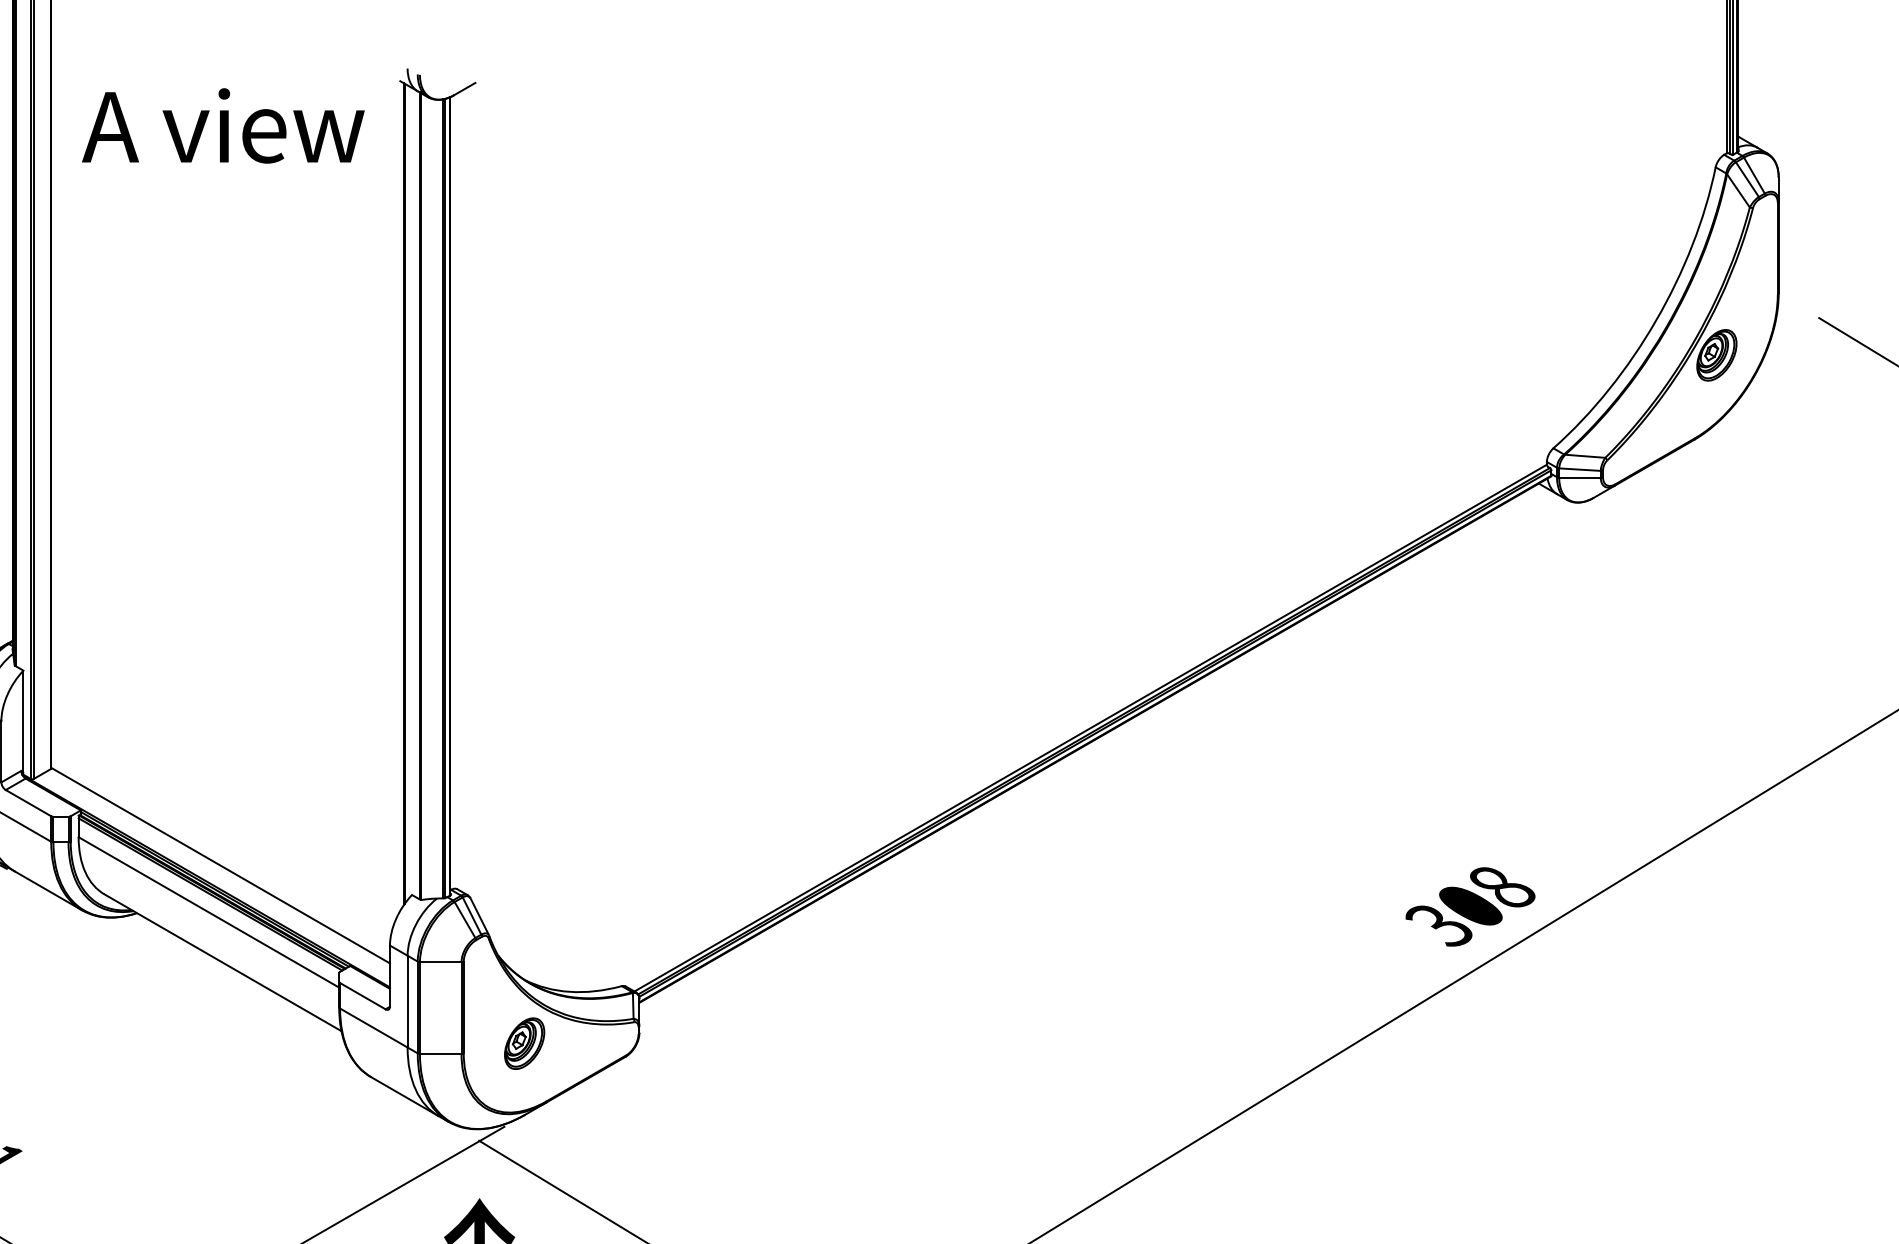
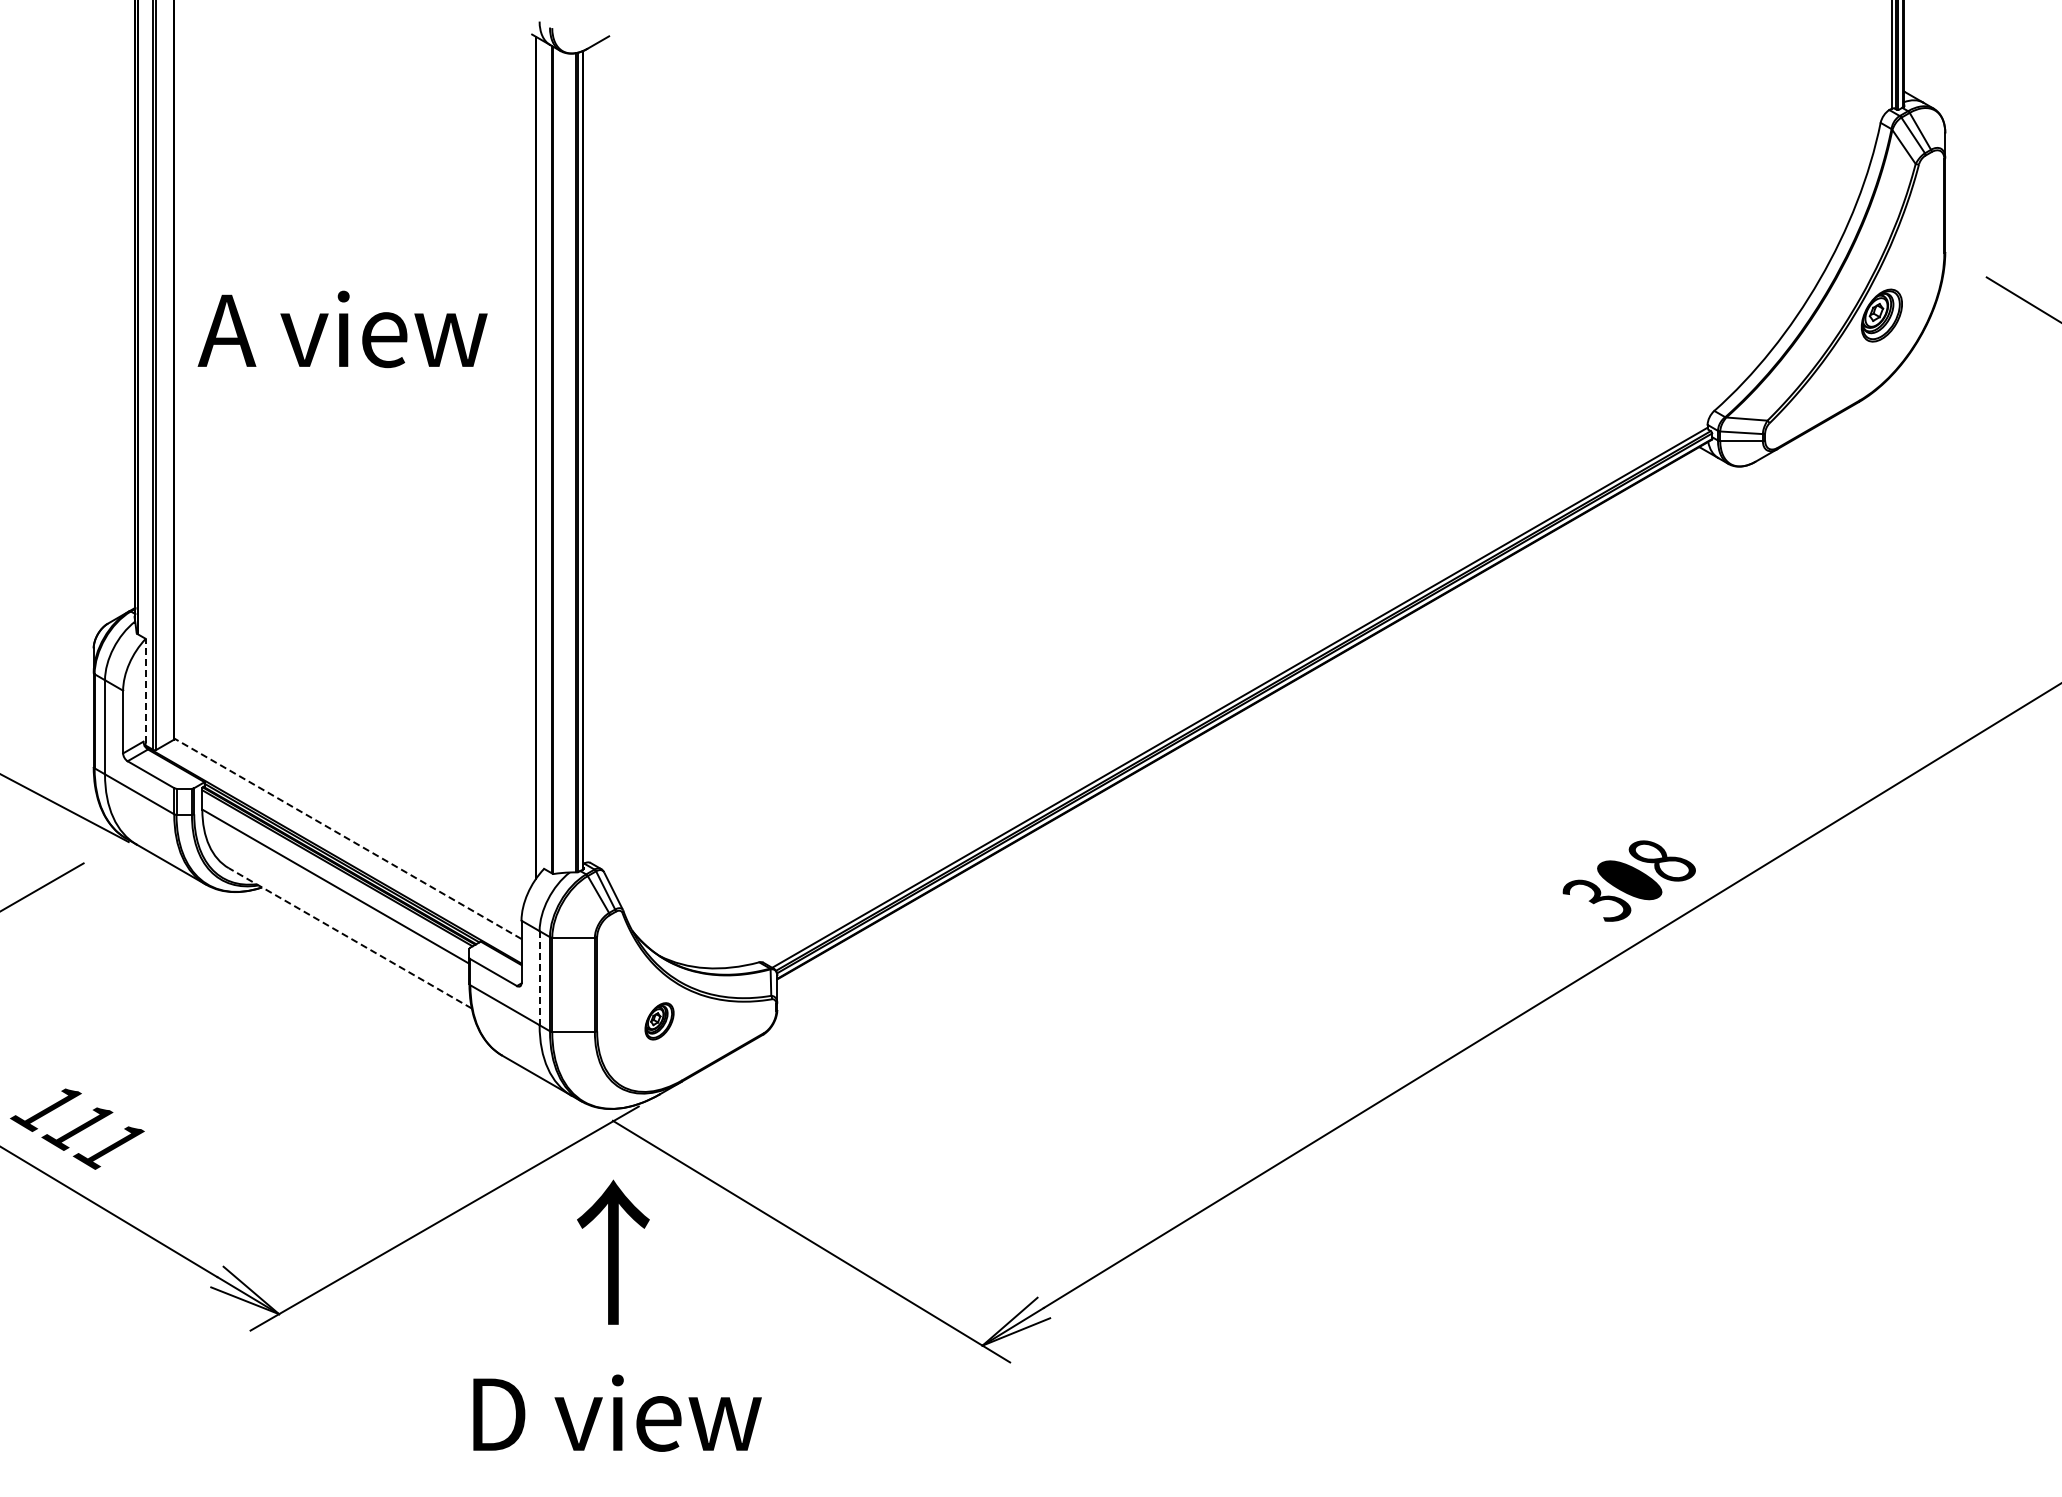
text: (223, 126) -> (342, 329), moved
line: (23, 721) -> (145, 690), solid -> dashed
line: (220, 865) -> (347, 838), solid -> dashed
line: (222, 962) -> (349, 938), solid -> dashed
line: (407, 1001) -> (539, 978), solid -> dashed
part: (524, 1043) -> (659, 1021), size x0.7

